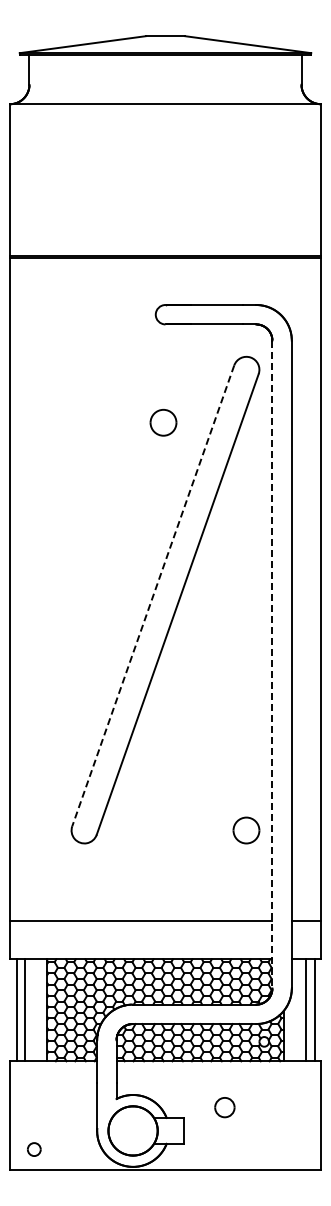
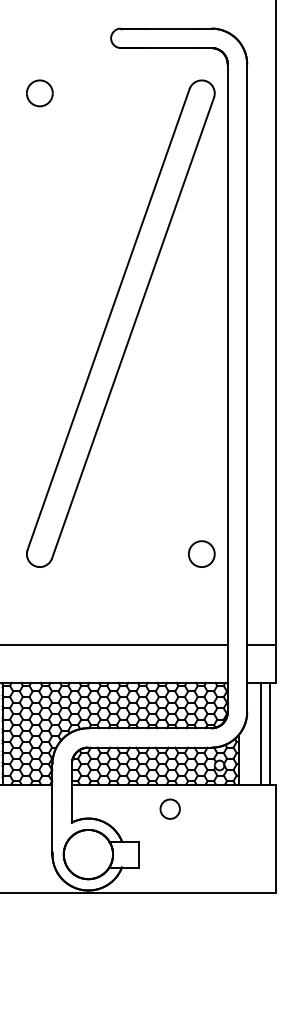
part: (163, 422) -> (39, 93), moved
line: (153, 596) -> (108, 320), dashed -> solid
line: (272, 664) -> (227, 388), dashed -> solid
part: (224, 1107) -> (169, 809), moved

